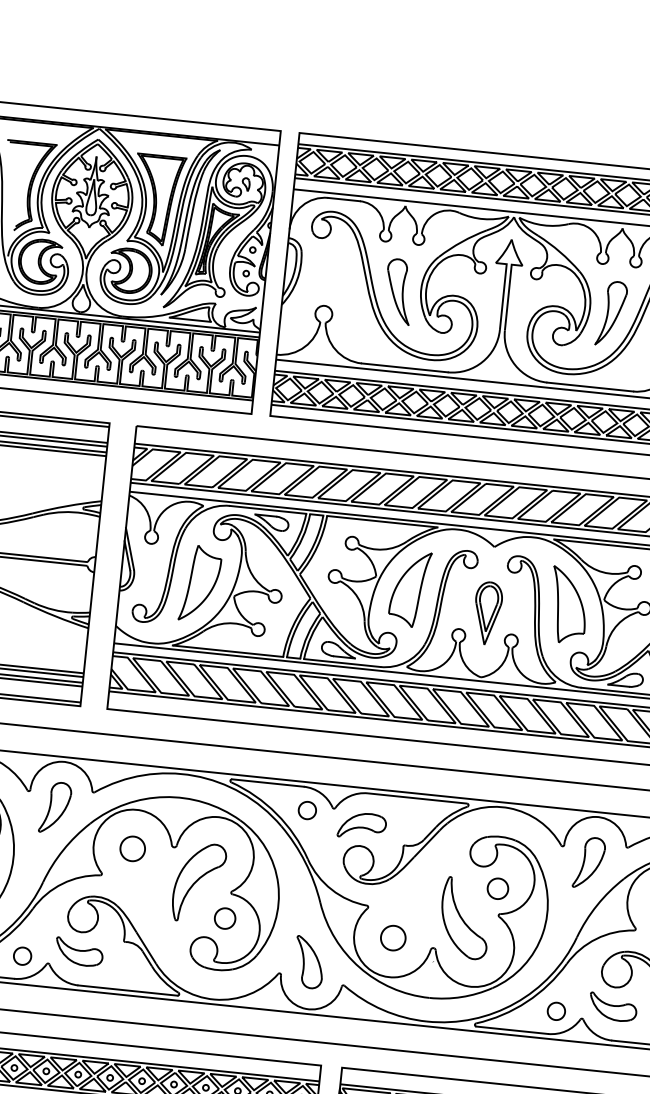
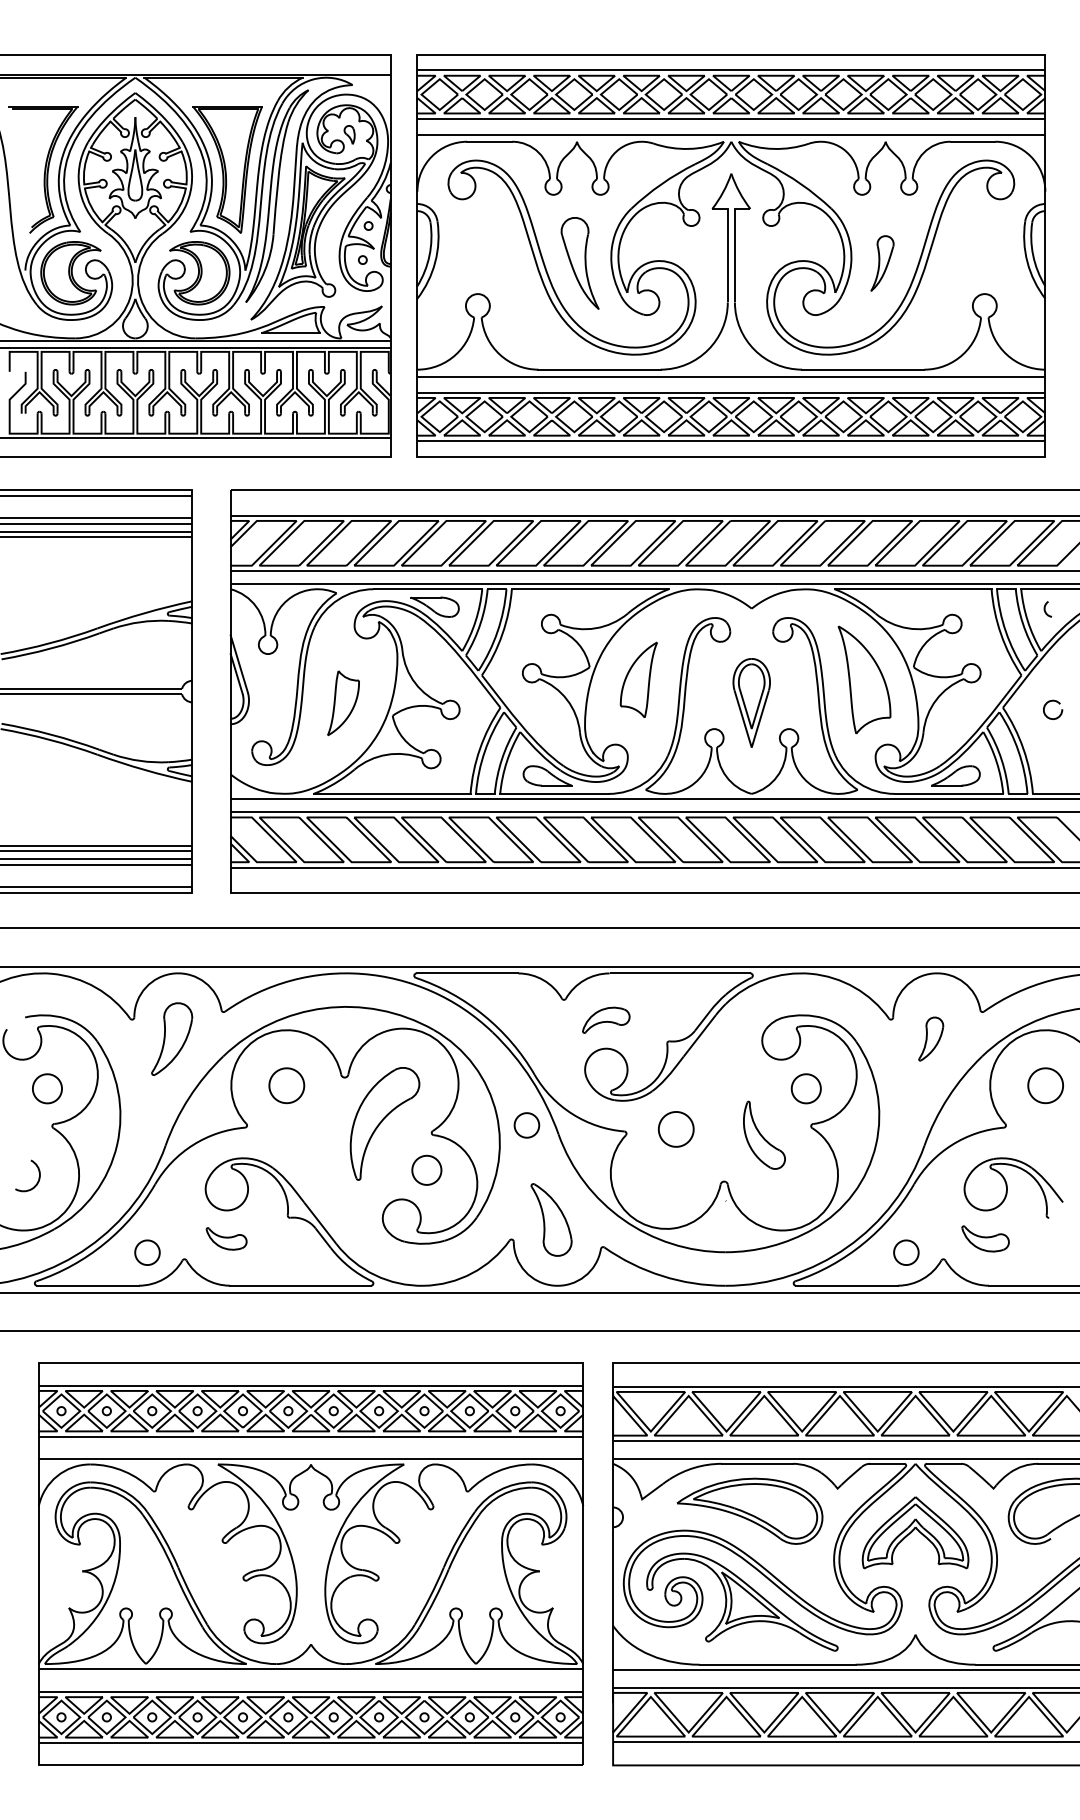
part: (611, 313) -> (882, 263), size x0.6
part: (200, 584) -> (343, 703), size x0.6
part: (409, 588) -> (638, 679), size x0.7
part: (307, 810) -> (526, 1125), moved
part: (362, 826) -> (606, 1020), size x0.7
part: (589, 862) -> (931, 1038), size x0.6
part: (465, 918) -> (764, 1135), size x0.6
part: (392, 938) -> (675, 1129), moved
part: (79, 951) -> (226, 1238), size x0.6
part: (613, 1007) -> (985, 1238), size x0.7

